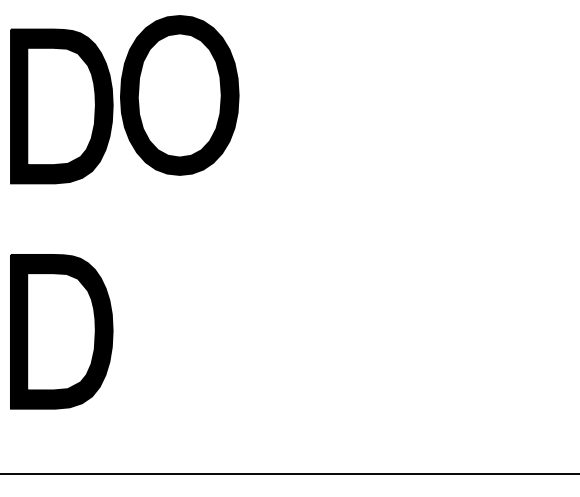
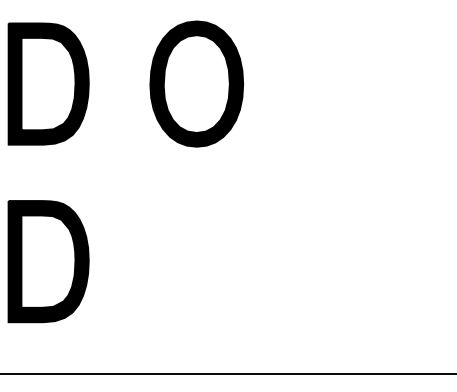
part: (179, 95) -> (196, 84), moved

